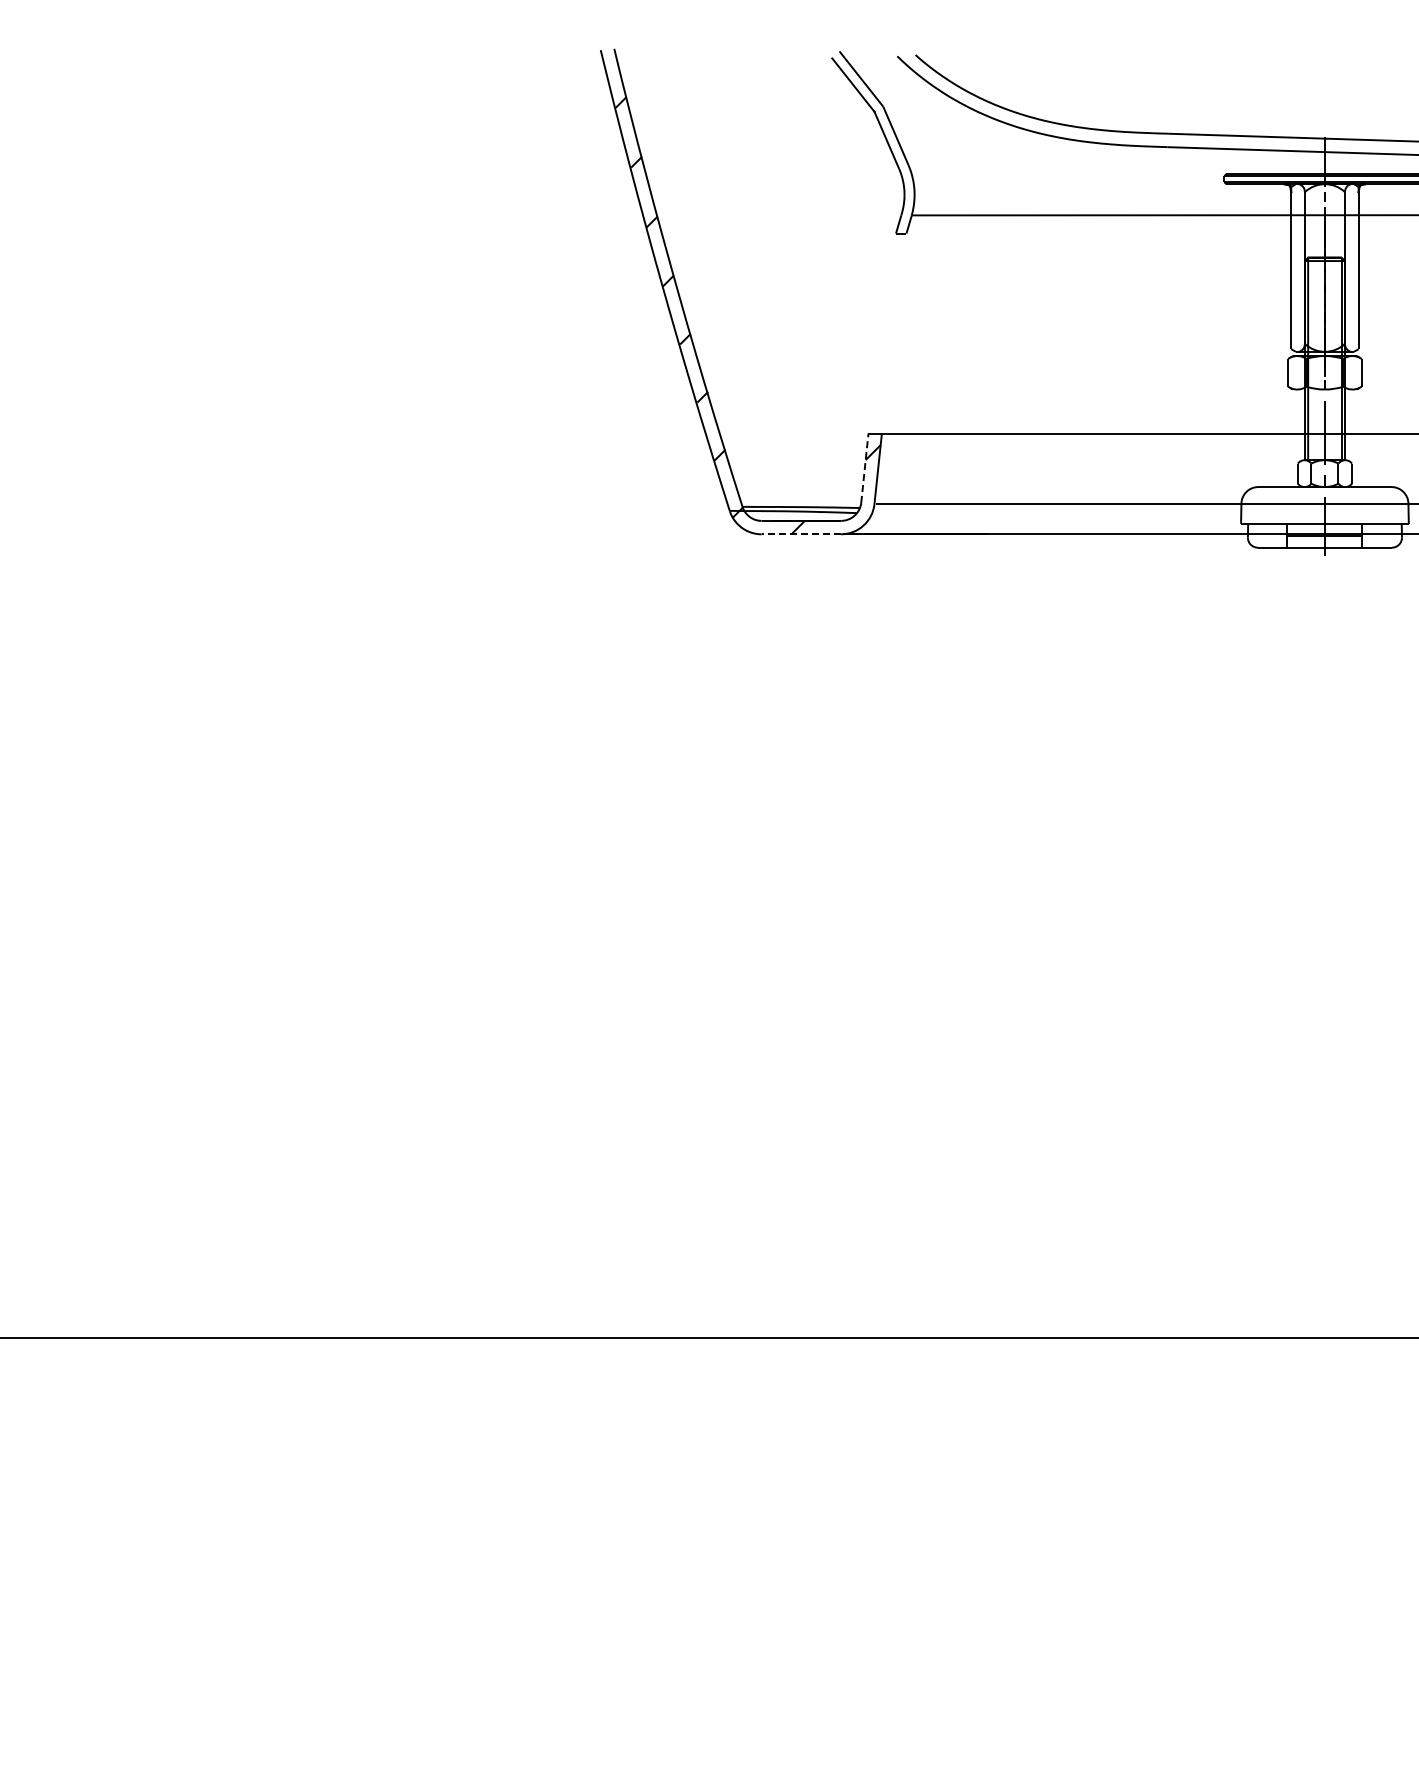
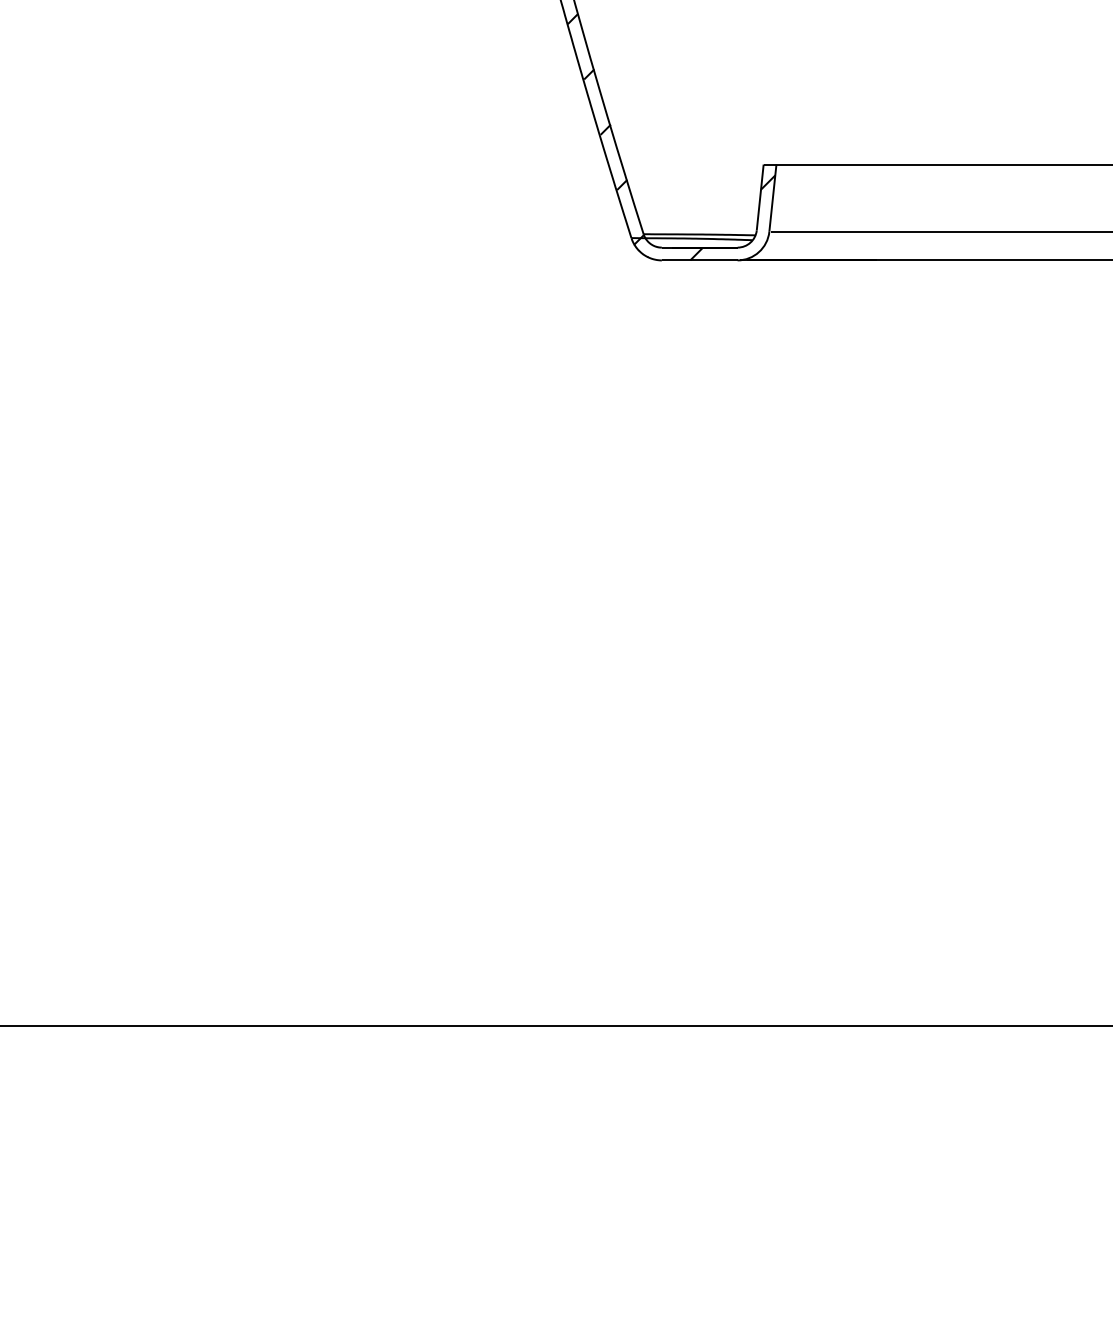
line: (864, 468) -> (759, 197), dashed -> solid
line: (801, 534) -> (699, 260), dashed -> solid

